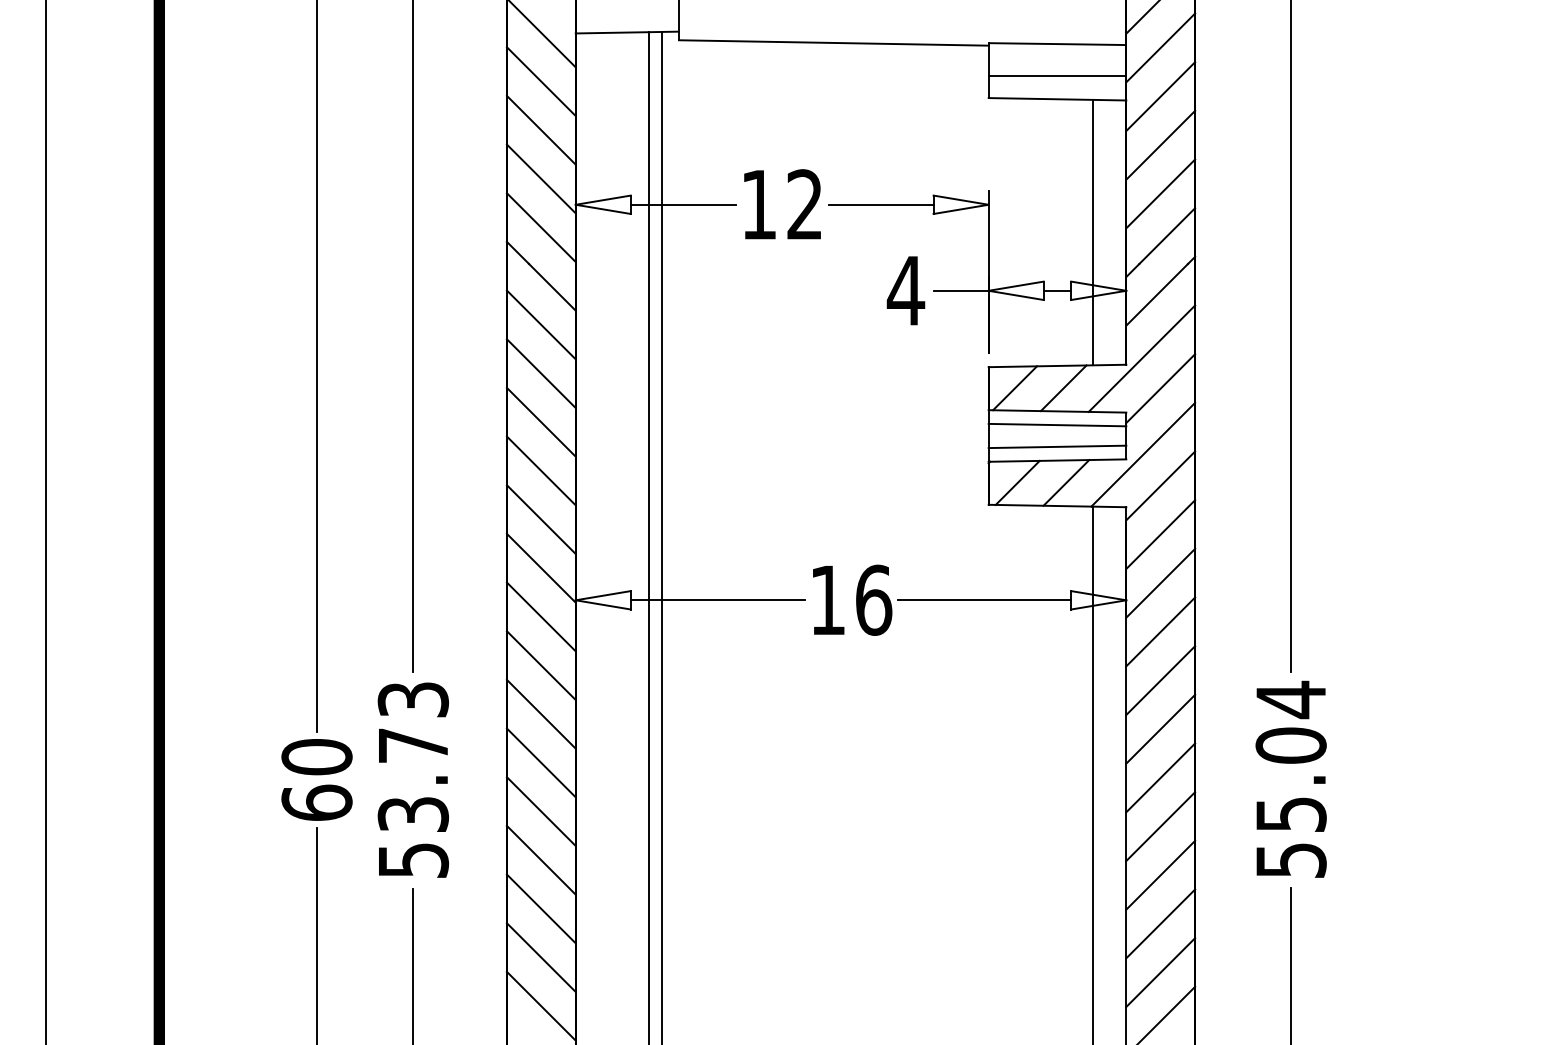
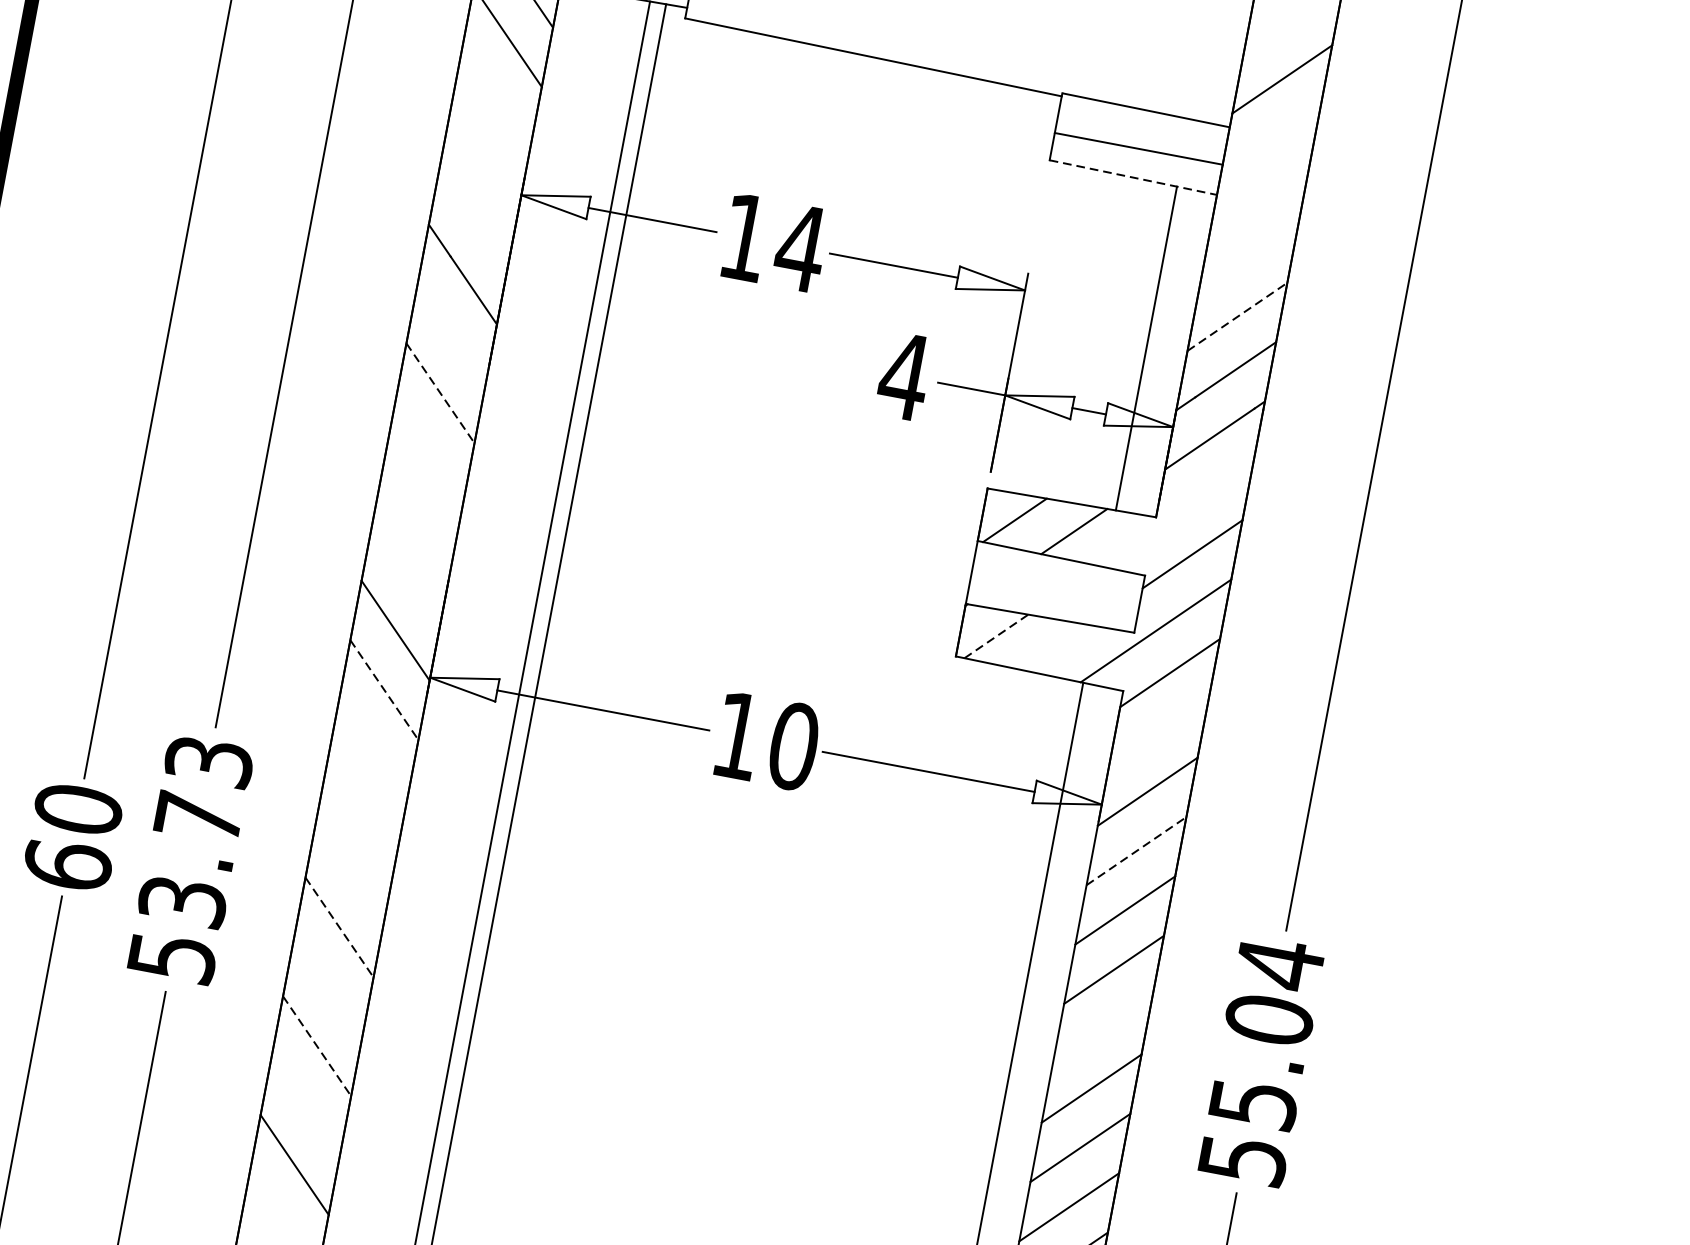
line: (1160, 47) -> (1270, 138), removed
line: (1160, 96) -> (1259, 197), removed
line: (1057, 99) -> (1133, 177), solid -> dashed
line: (540, 129) -> (495, 95), removed
line: (1160, 144) -> (1248, 256), removed
line: (540, 178) -> (484, 155), removed
line: (1160, 193) -> (1237, 316), solid -> dashed
text: (804, 204) -> (800, 247), 12 -> 14
line: (540, 227) -> (473, 214), removed
line: (540, 324) -> (450, 333), removed
line: (1141, 358) -> (1176, 513), removed
line: (541, 373) -> (440, 393), solid -> dashed
line: (540, 421) -> (428, 451), removed
line: (1057, 424) -> (1058, 574), removed
line: (1057, 446) -> (1053, 601), removed
line: (540, 470) -> (417, 511), removed
line: (1018, 482) -> (997, 636), solid -> dashed
line: (1066, 482) -> (1055, 647), removed
line: (540, 519) -> (405, 571), removed
line: (1160, 534) -> (1158, 732), removed
text: (873, 599) -> (793, 745), 16 -> 10
line: (541, 616) -> (384, 689), solid -> dashed
line: (1160, 631) -> (1136, 850), solid -> dashed
line: (540, 665) -> (372, 749), removed
line: (540, 713) -> (361, 807), removed
line: (540, 762) -> (349, 867), removed
line: (1160, 777) -> (1102, 1028), removed
line: (541, 811) -> (339, 927), solid -> dashed
line: (540, 859) -> (327, 985), removed
line: (541, 908) -> (317, 1045), solid -> dashed
line: (540, 957) -> (304, 1105), removed

